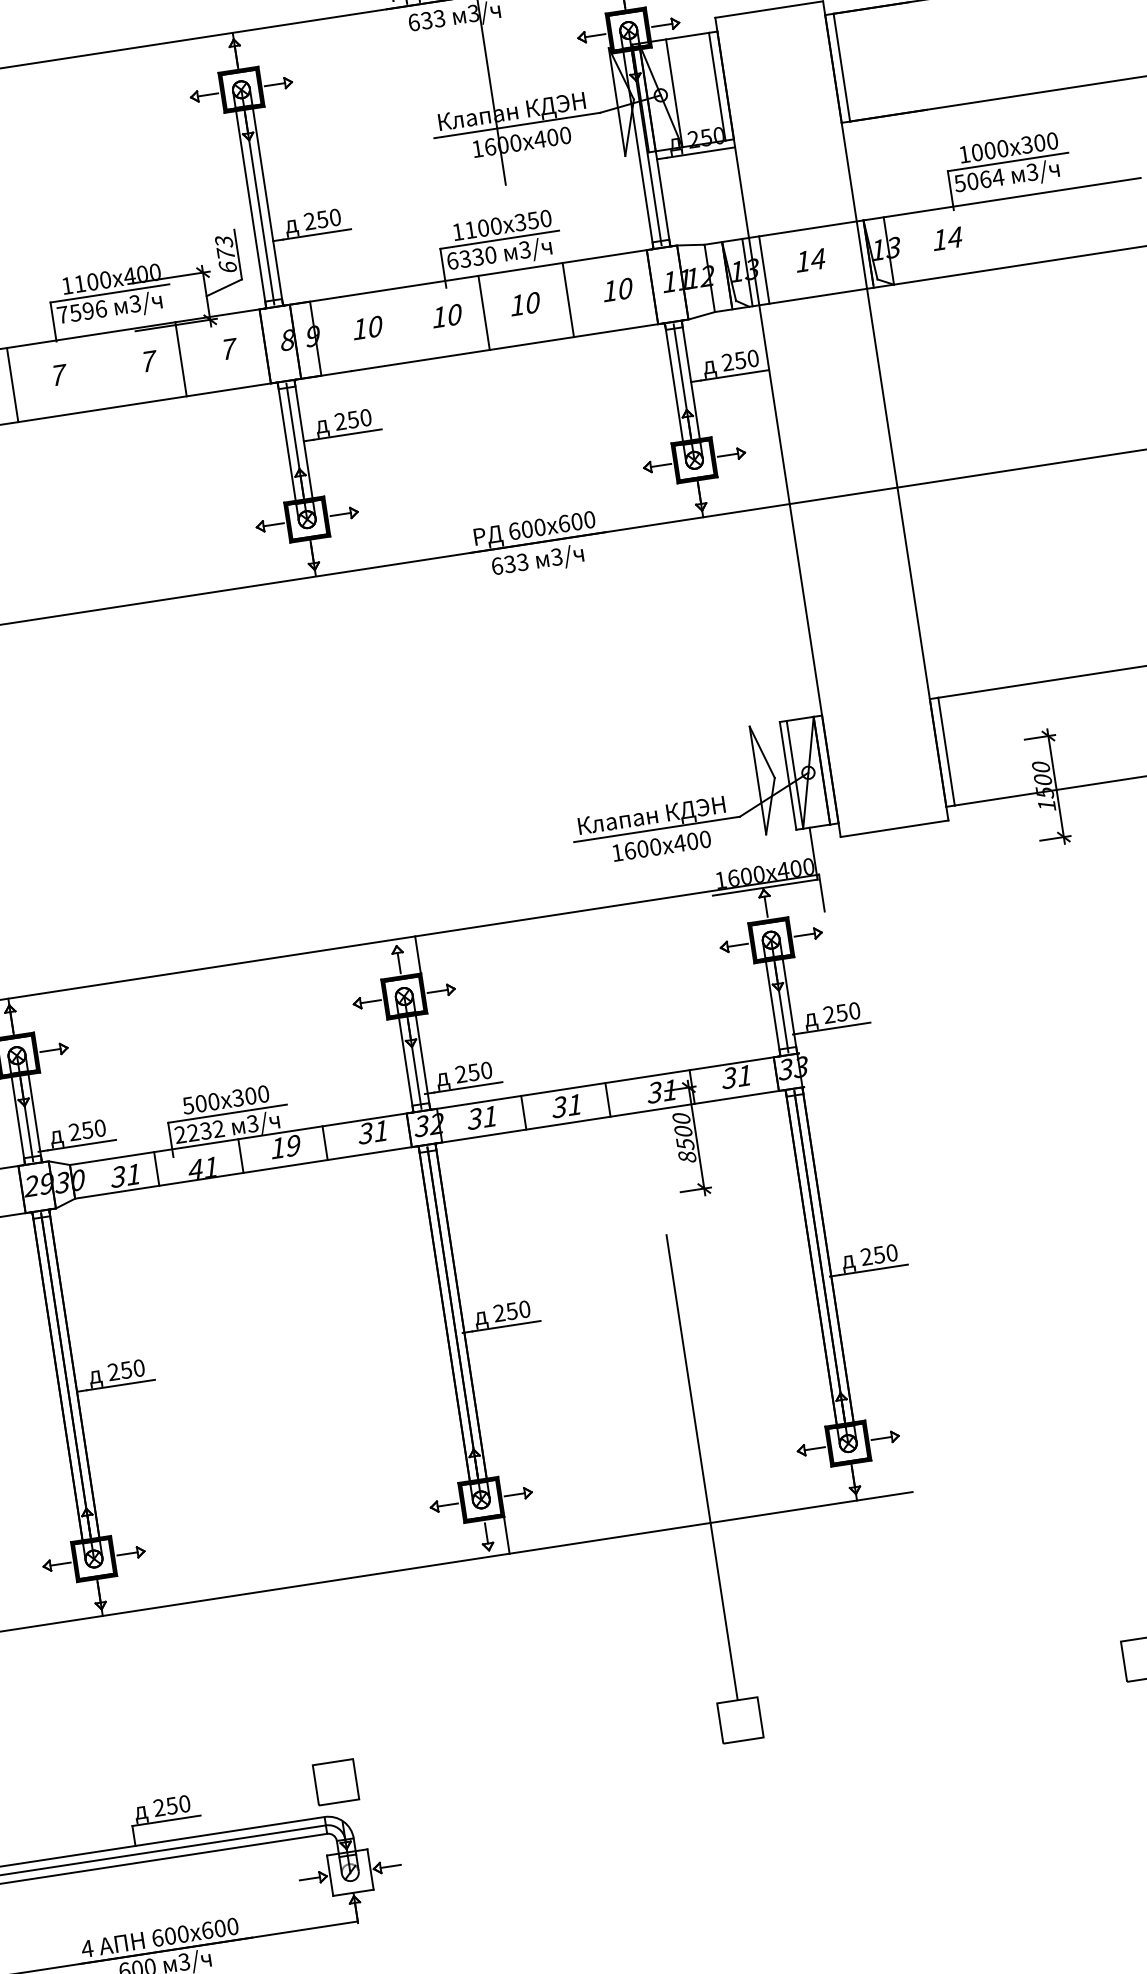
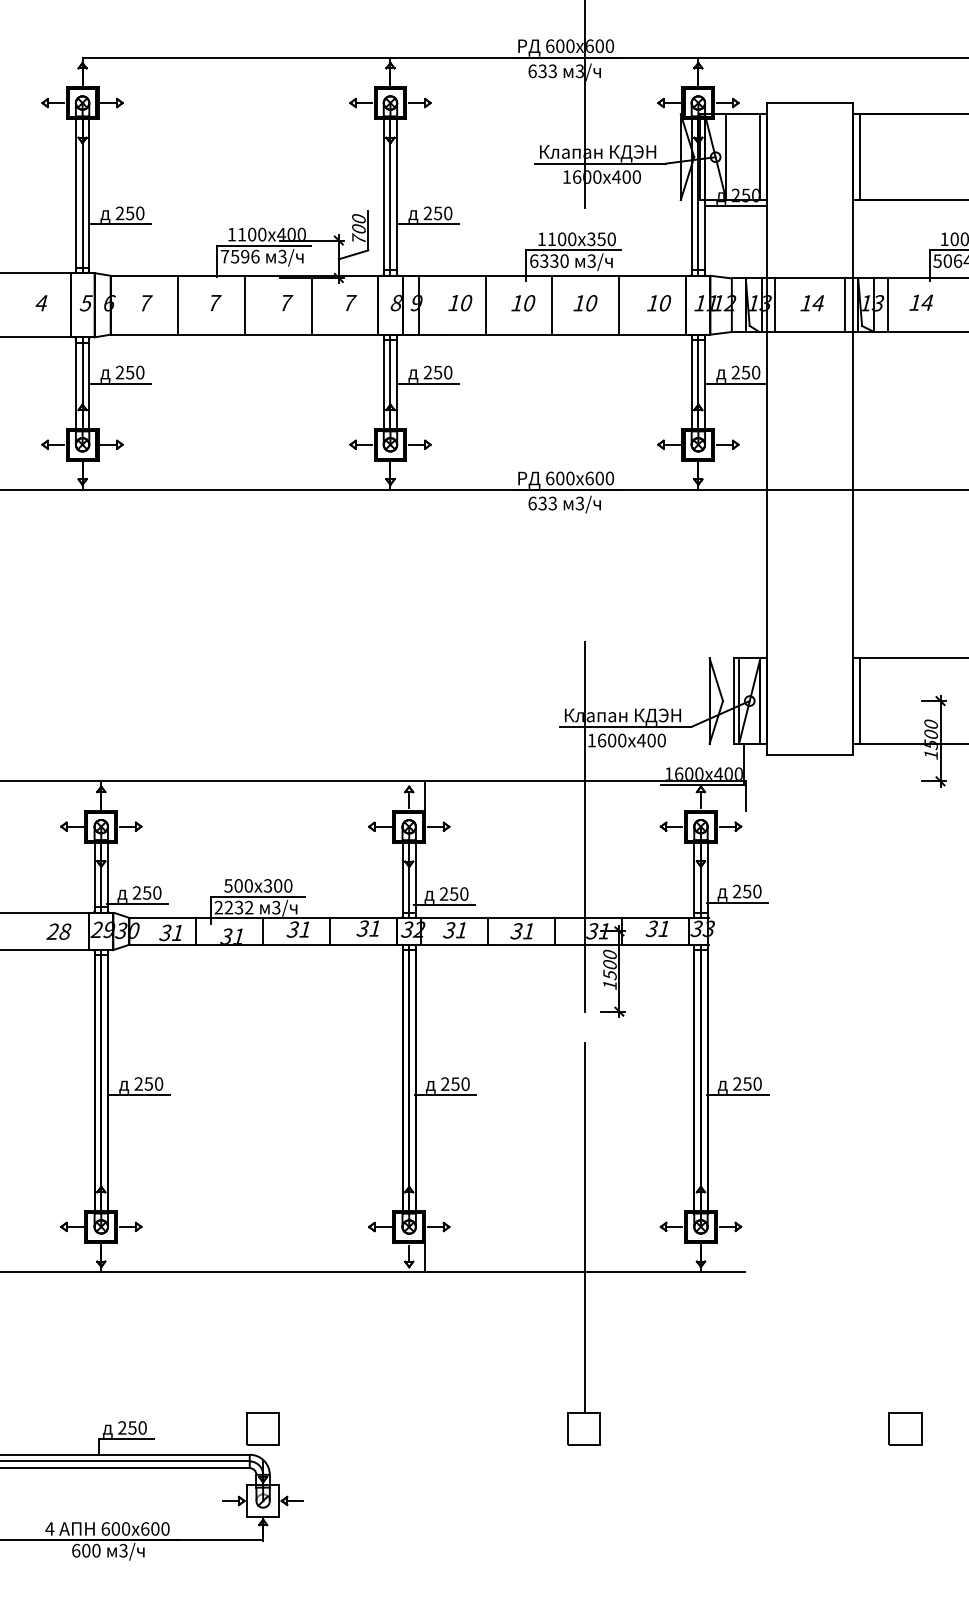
line: (905, 248) -> (887, 305), added
text: (225, 253) -> (358, 228), 673 -> 700
line: (851, 257) -> (844, 305), added
line: (399, 324) -> (485, 304), added
line: (96, 371) -> (244, 304), added
line: (624, 962) -> (584, 826), added
text: (284, 1146) -> (298, 929), 19 -> 31
text: (686, 1157) -> (609, 985), 8500 -> 1500
text: (195, 1168) -> (226, 935), 41 -> 31

